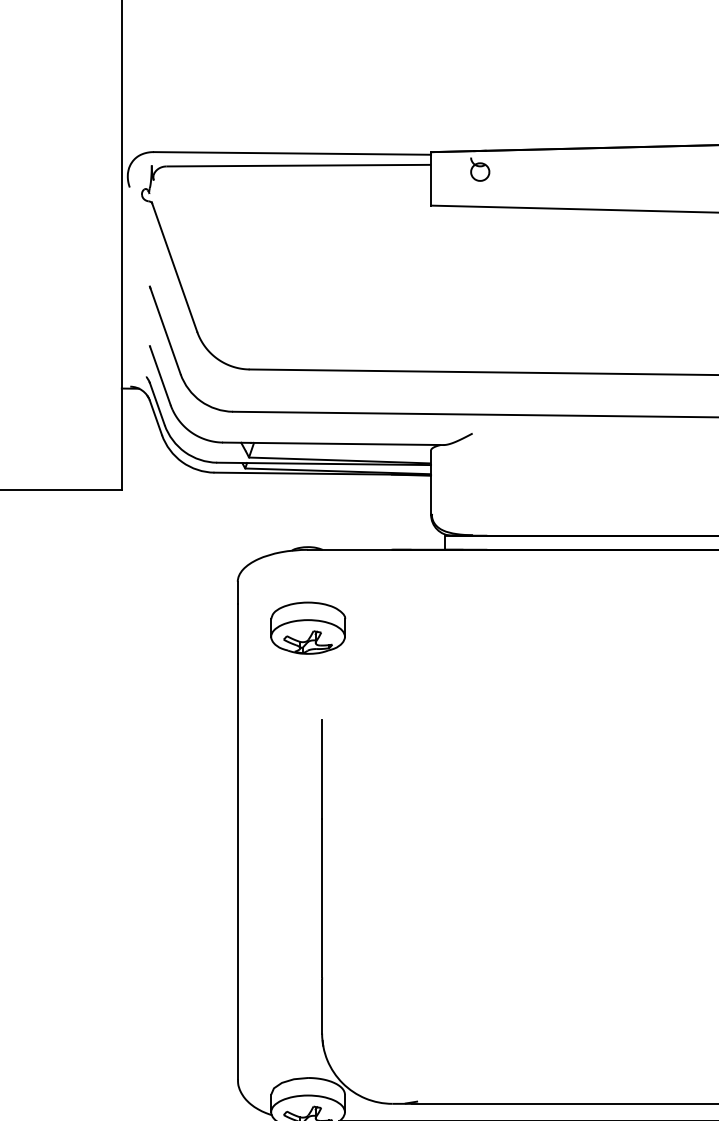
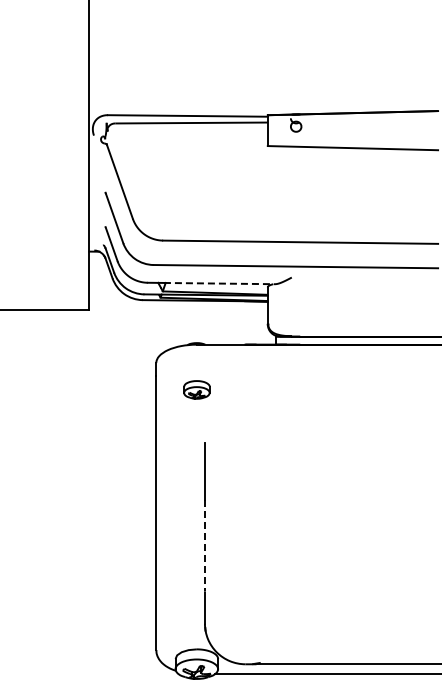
line: (347, 443) -> (219, 283), solid -> dashed
part: (307, 627) -> (196, 389), size x0.6
line: (321, 897) -> (204, 545), solid -> dashed

